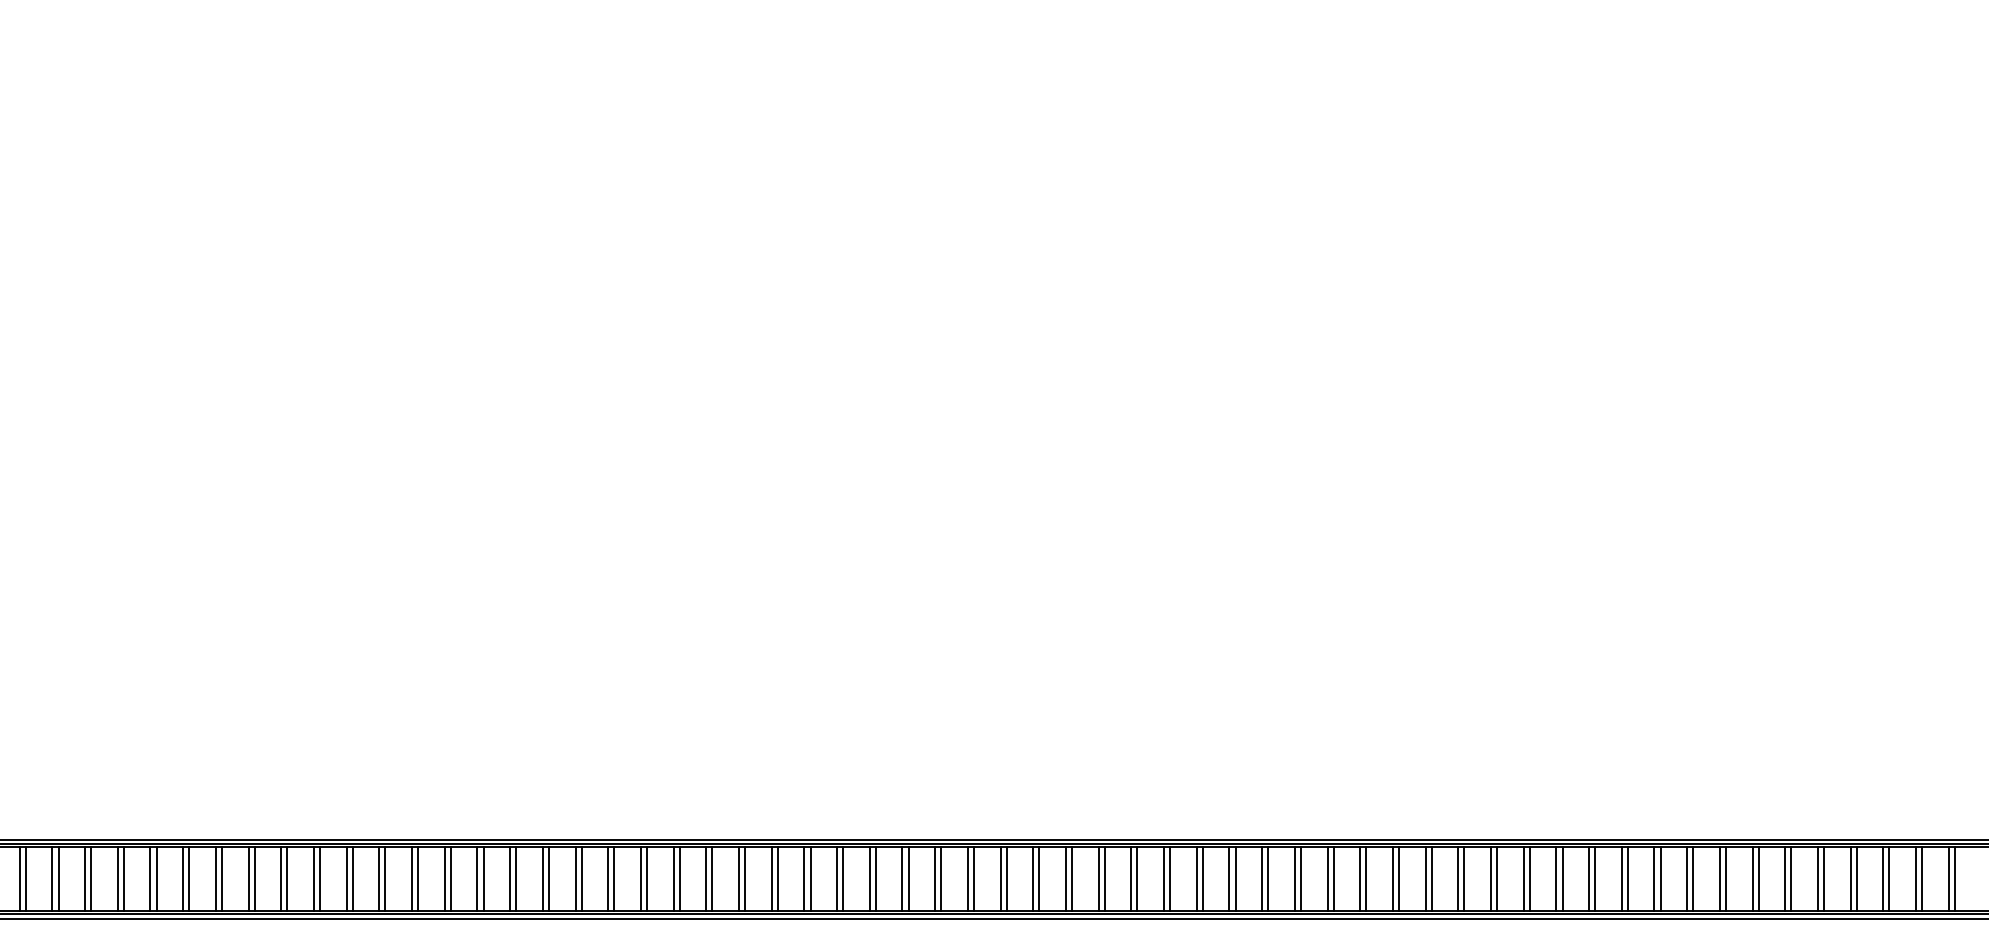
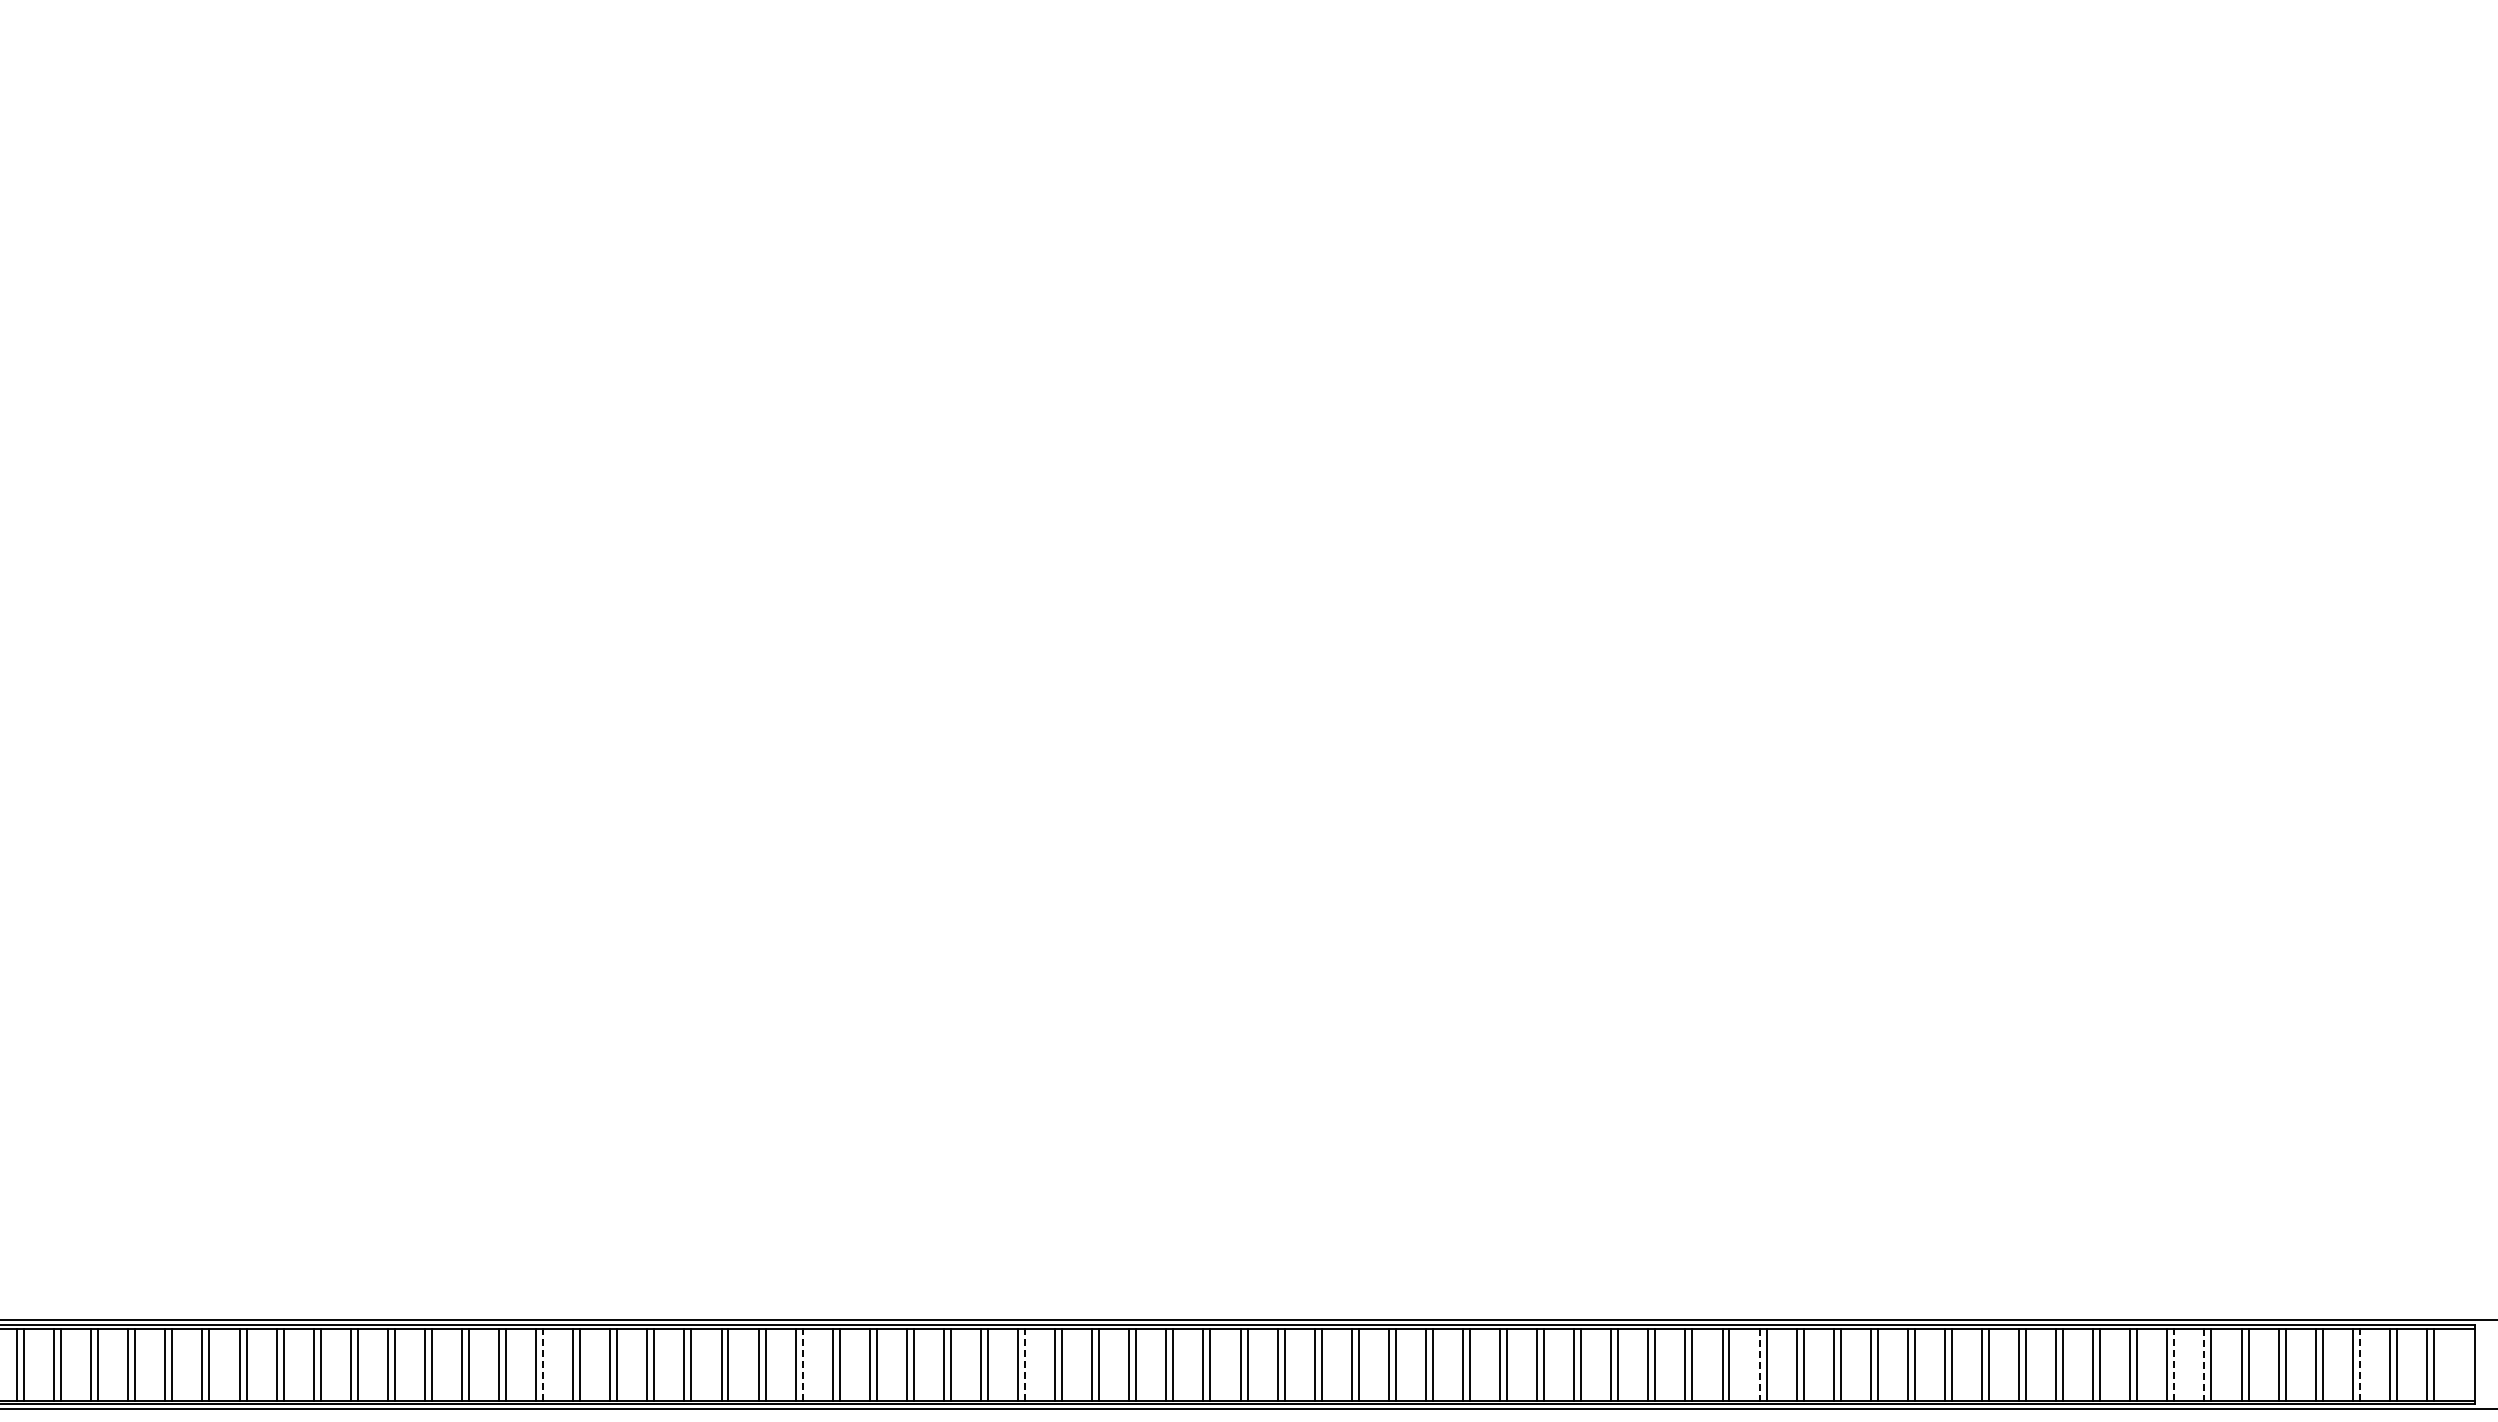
line: (287, 879) -> (543, 1364), solid -> dashed
line: (516, 879) -> (802, 1364), solid -> dashed
line: (712, 879) -> (1025, 1364), solid -> dashed
line: (1360, 879) -> (1759, 1365), solid -> dashed
line: (1726, 879) -> (2174, 1364), solid -> dashed
line: (1752, 879) -> (2204, 1365), solid -> dashed
line: (1889, 879) -> (2359, 1364), solid -> dashed

